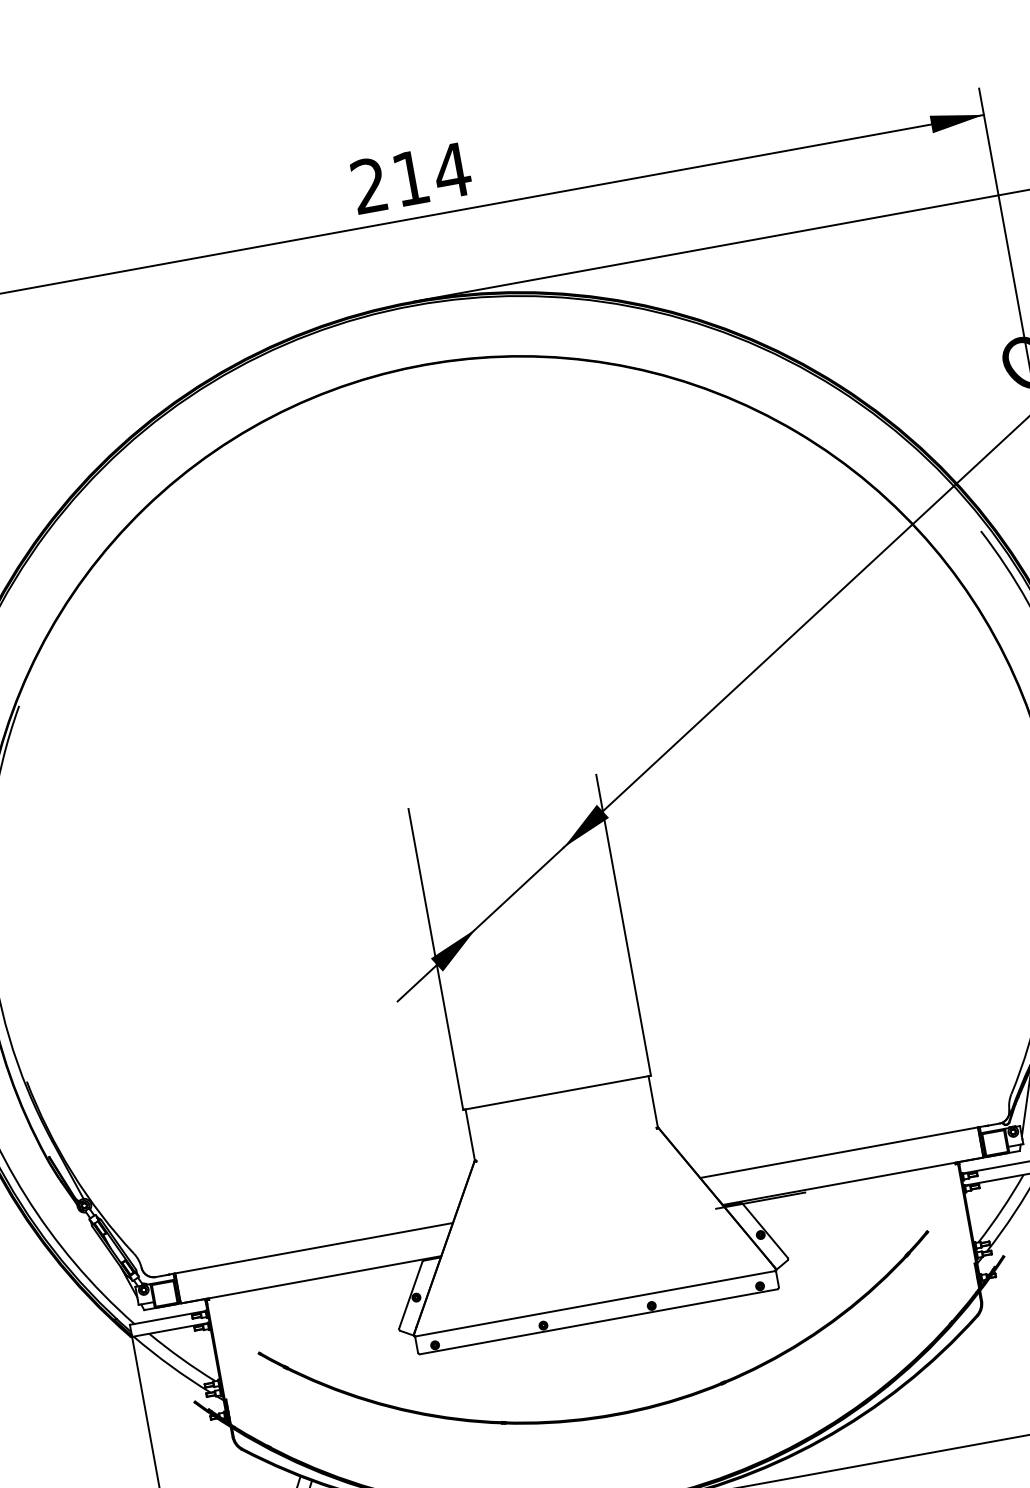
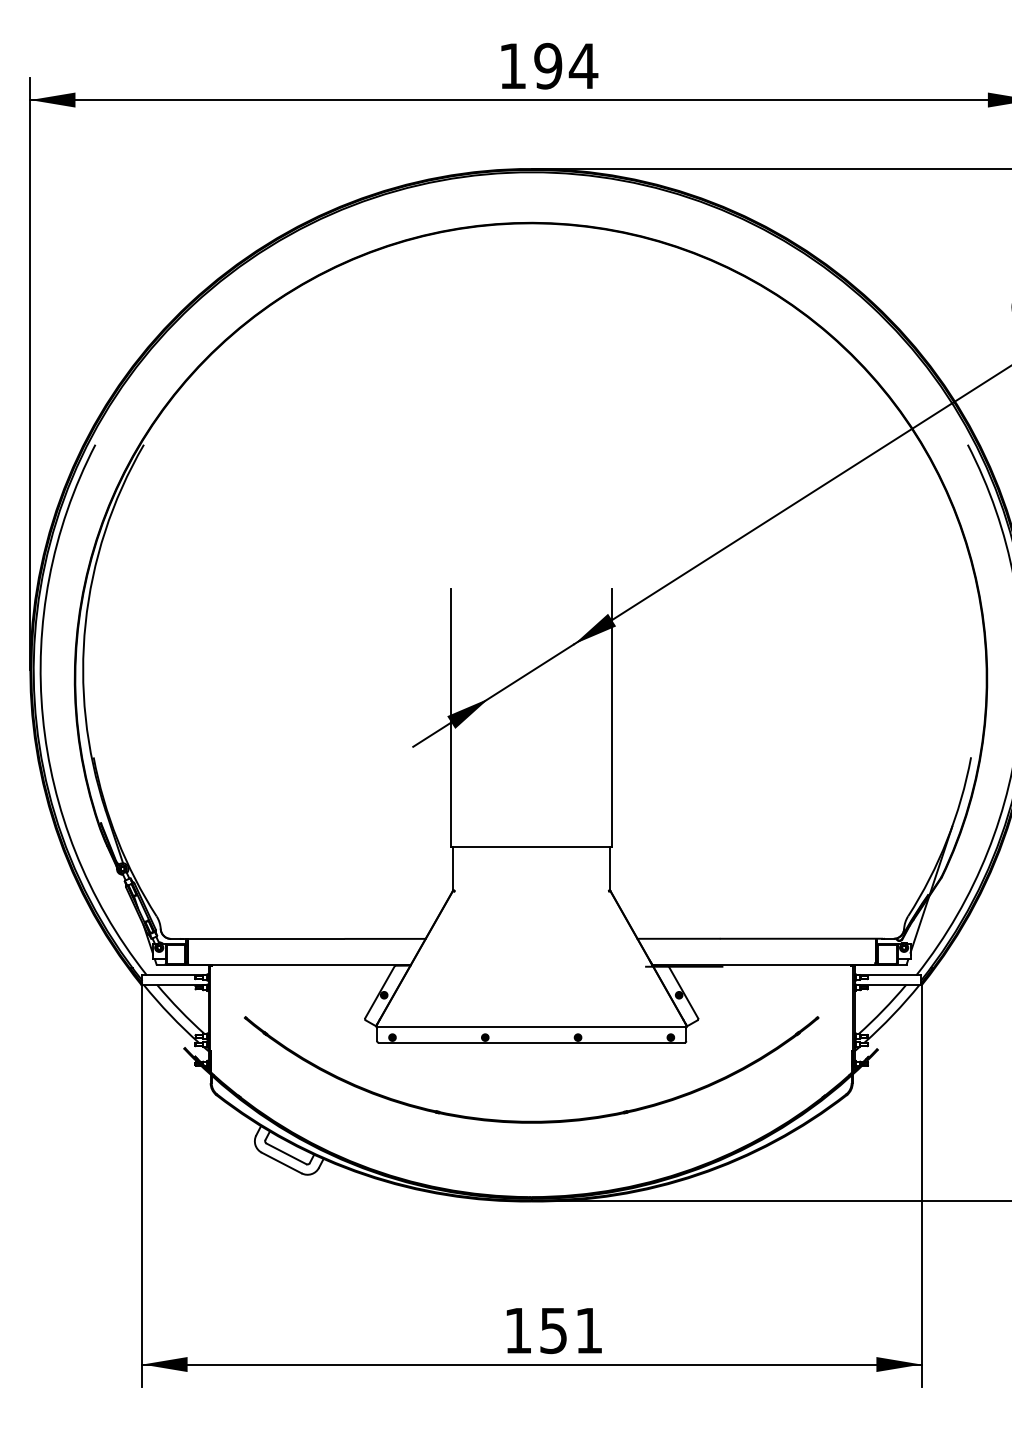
text: (390, 181) -> (530, 65), 214 -> 194

